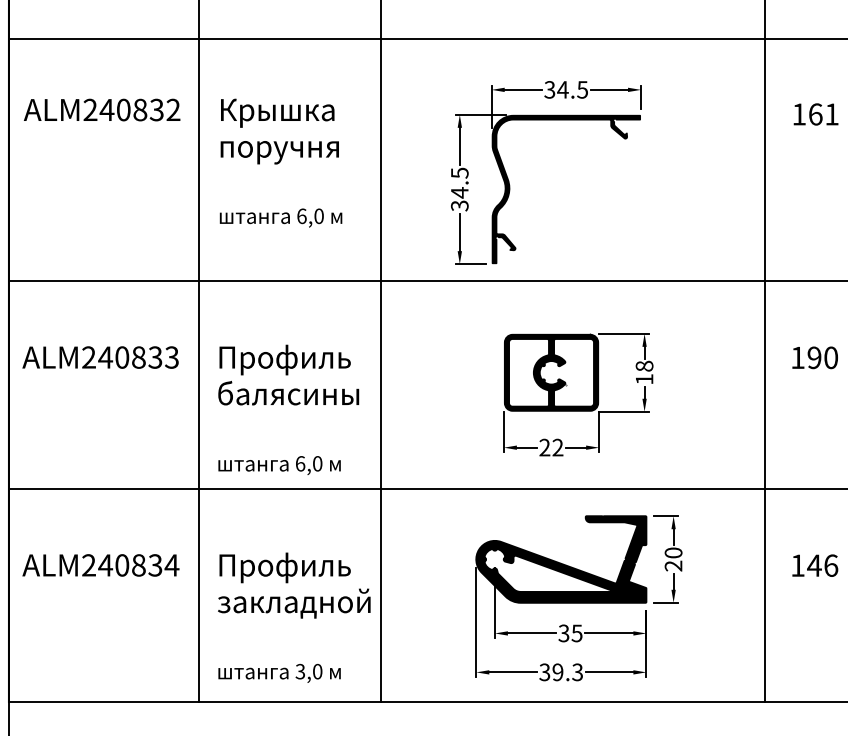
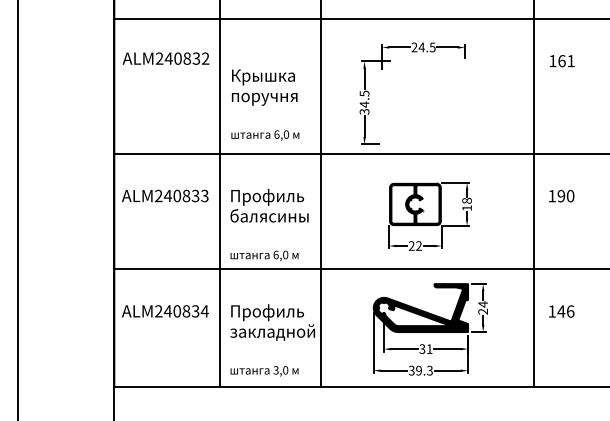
text: (549, 89) -> (414, 47), 34.5 -> 24.5
text: (281, 161) -> (265, 104), moved
fill: (566, 189) -> (423, 102), removed
text: (674, 553) -> (483, 304), 20 -> 24
text: (576, 632) -> (429, 348), 35 -> 31

